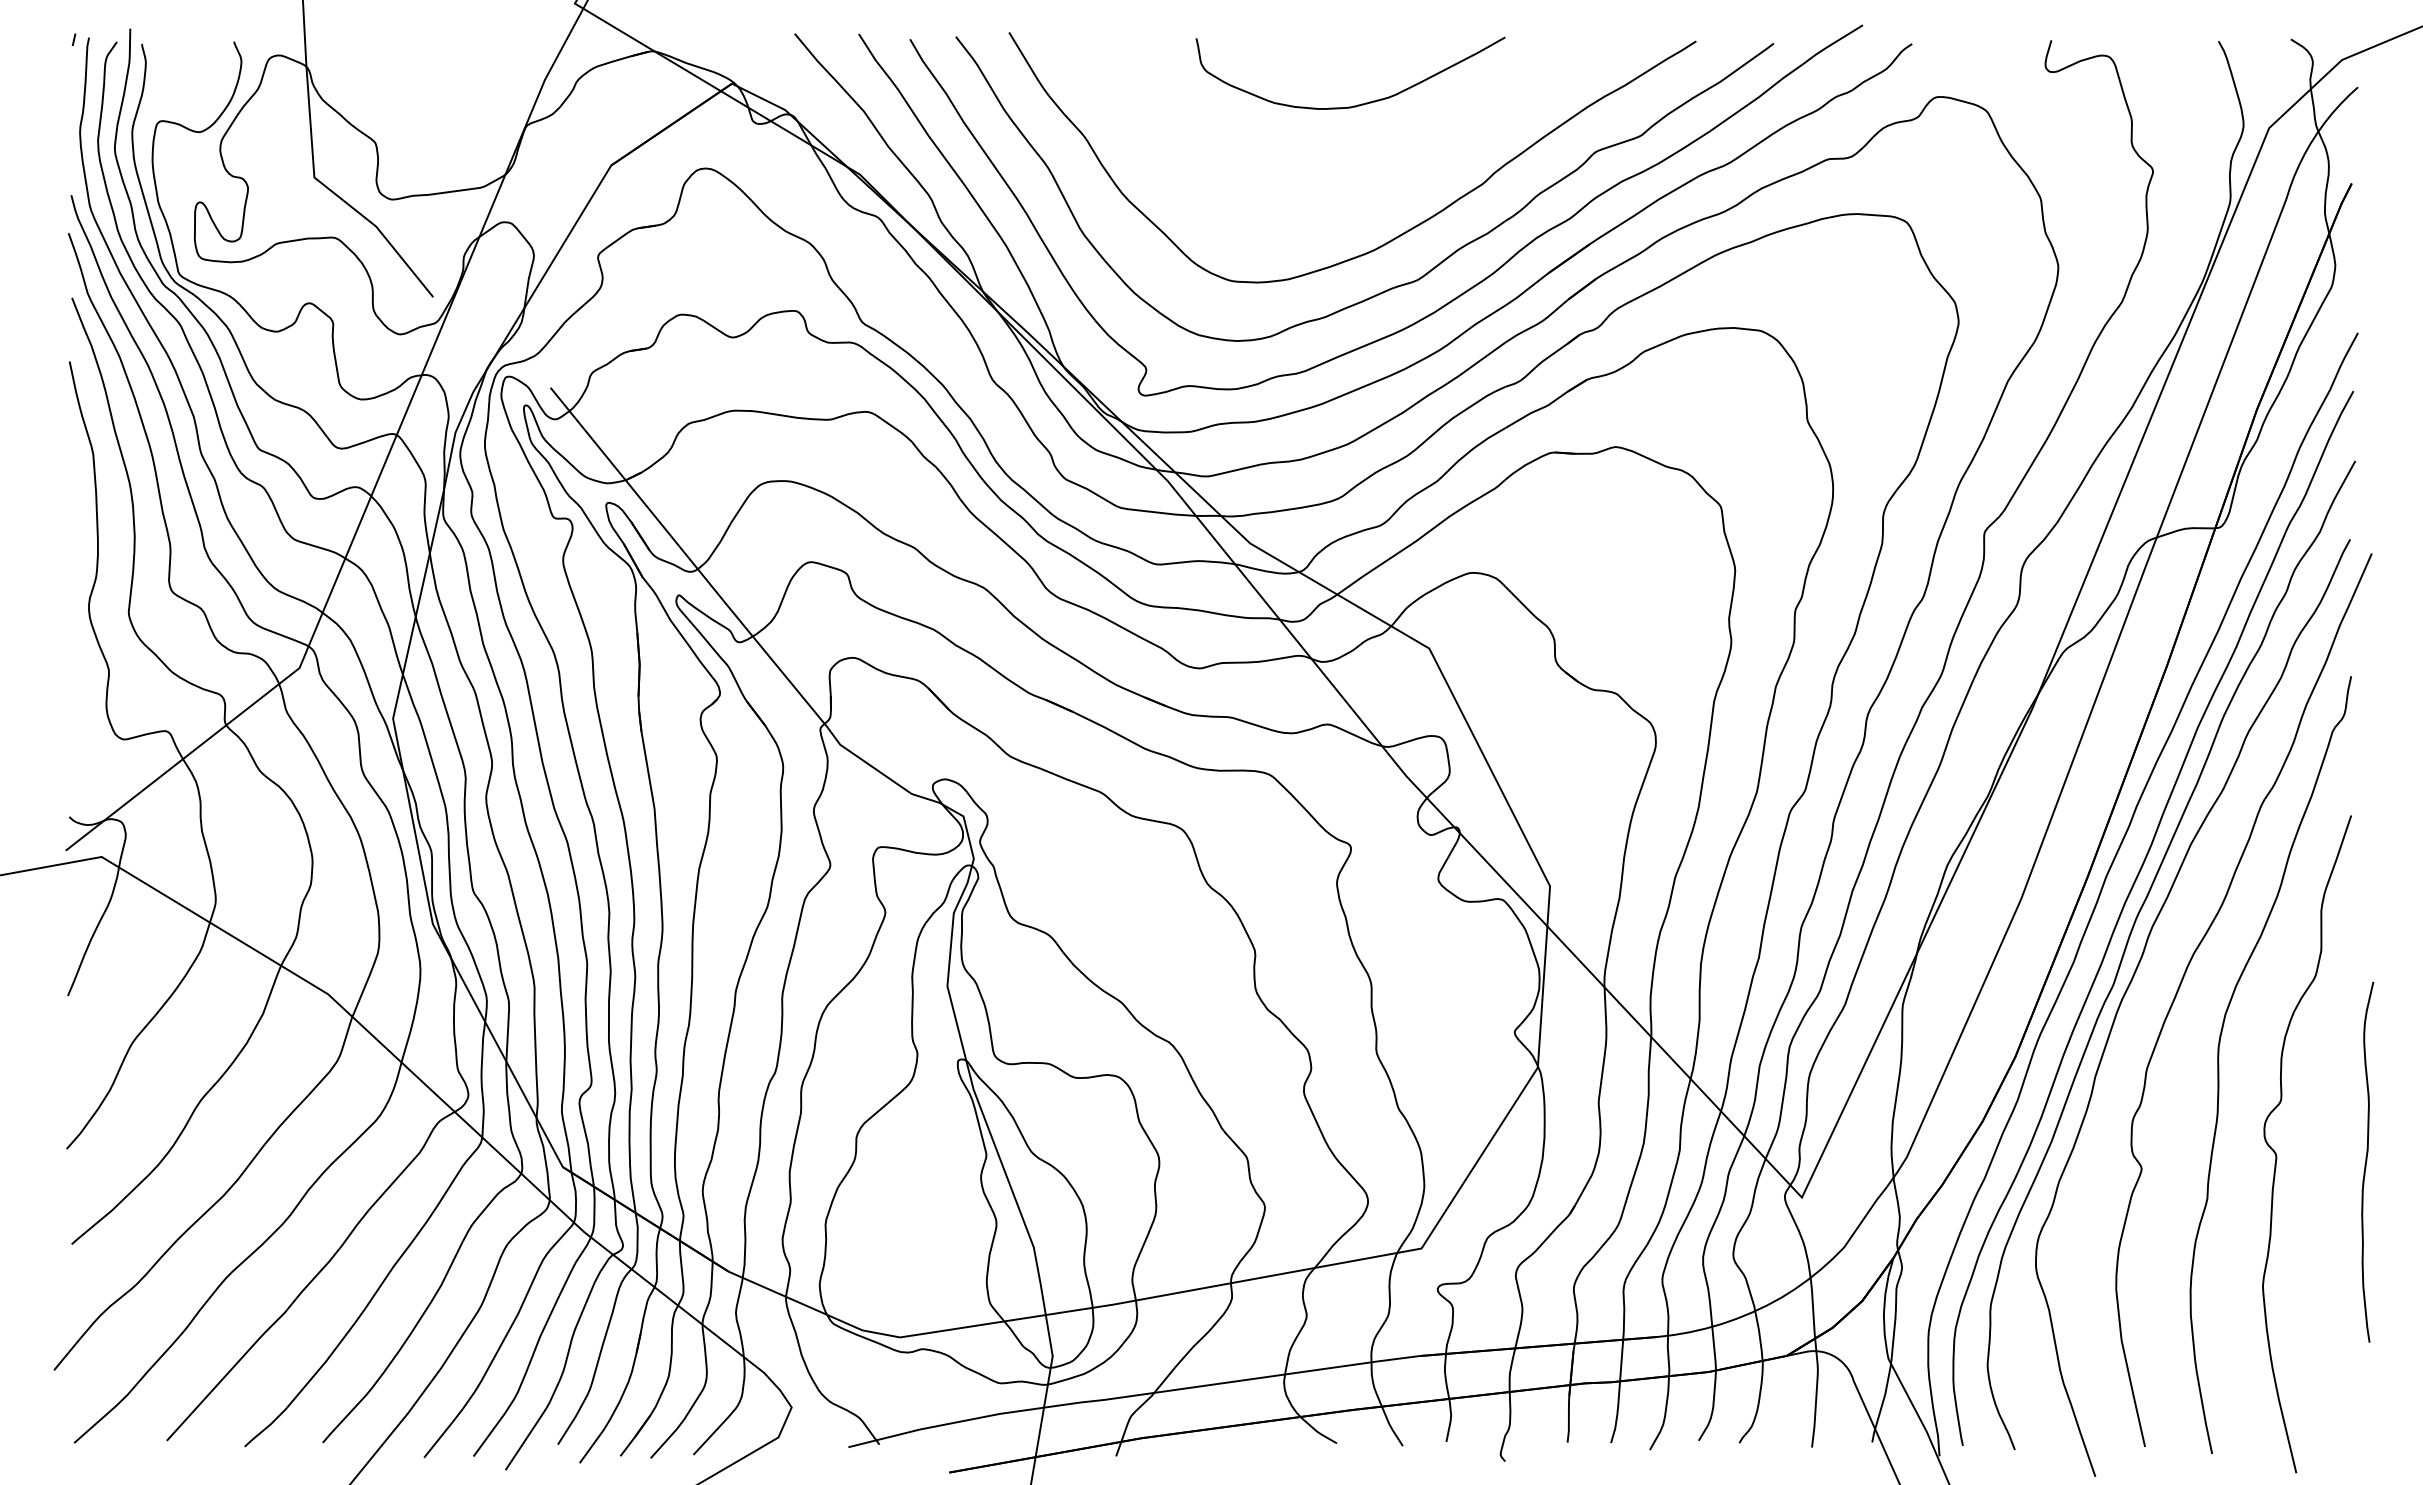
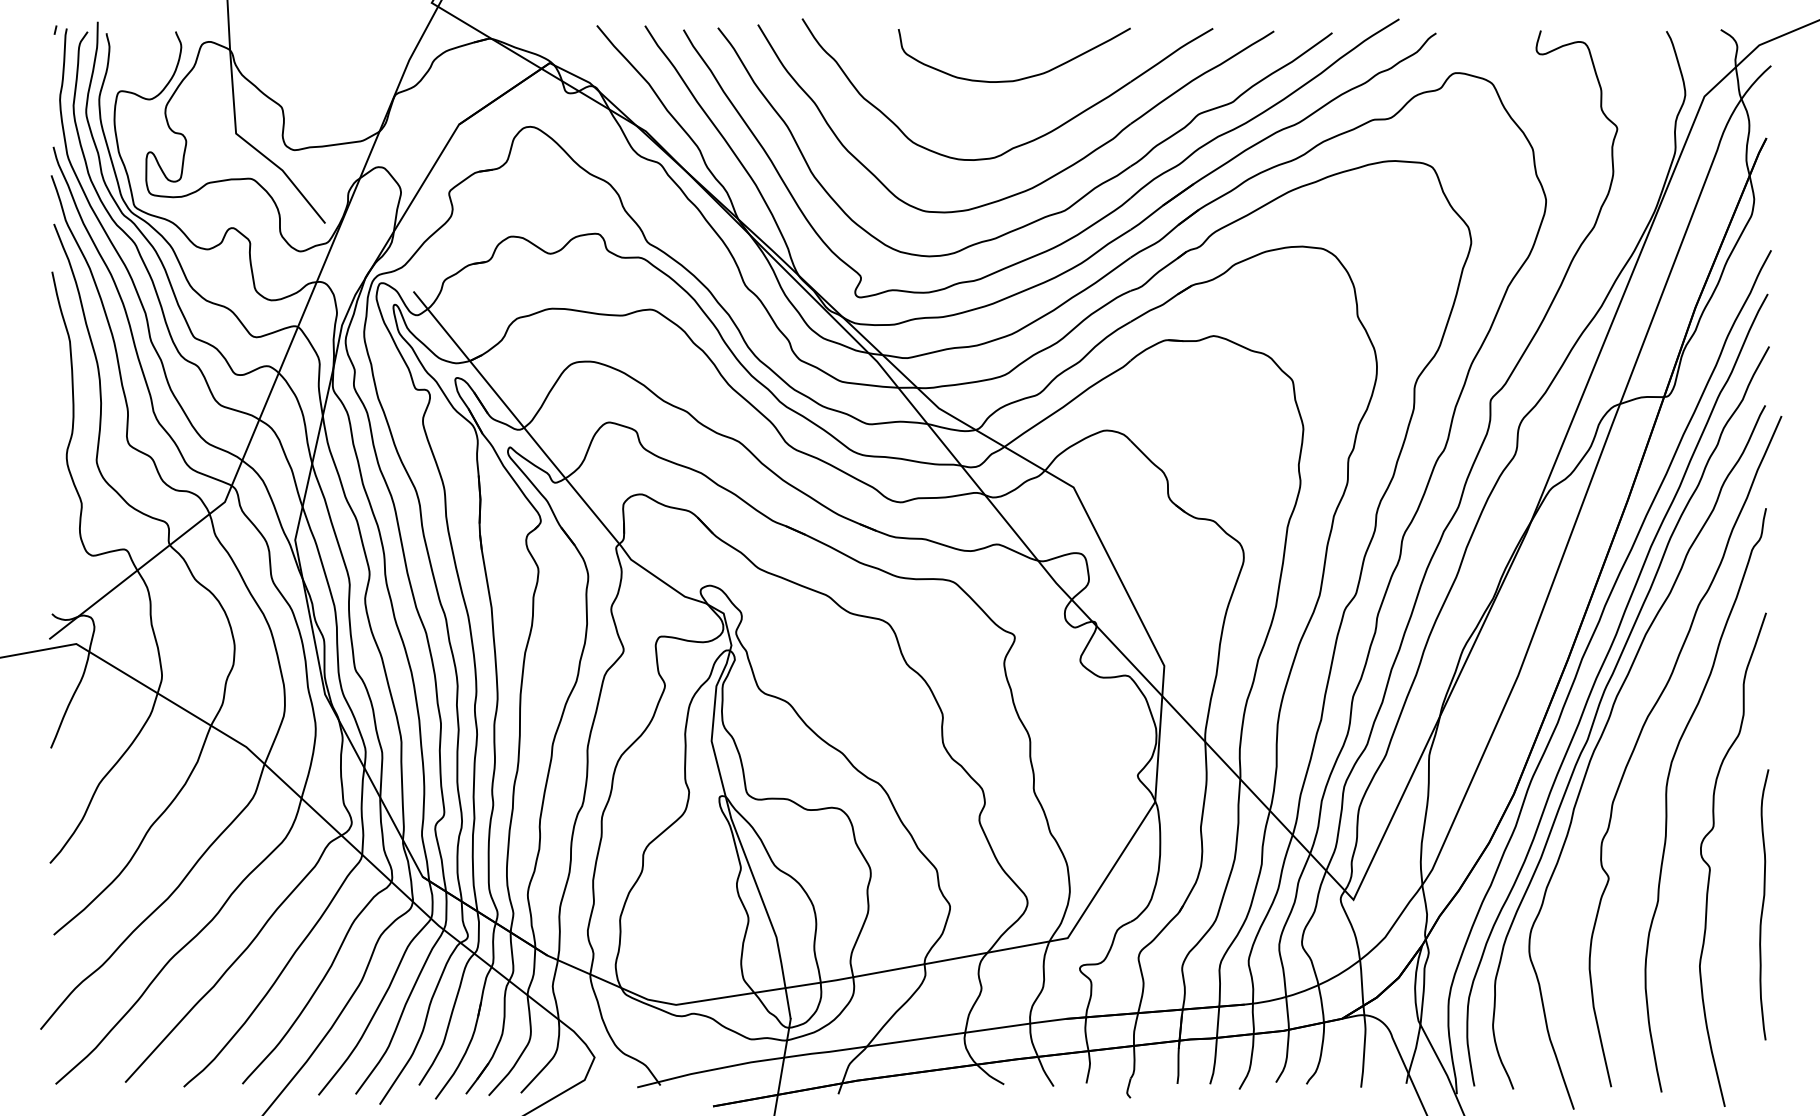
part: (1370, 187) -> (1029, 141), added
curve: (2367, 1161) -> (1764, 904), moved

